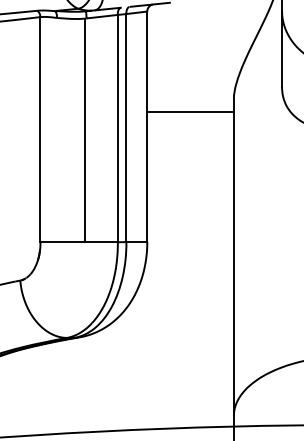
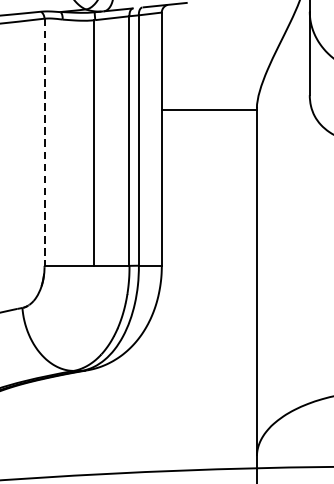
line: (190, 111) -> (209, 110), moved
line: (40, 129) -> (44, 142), solid -> dashed

